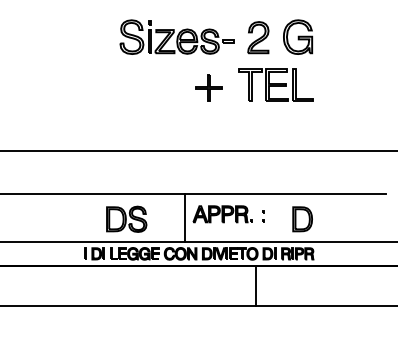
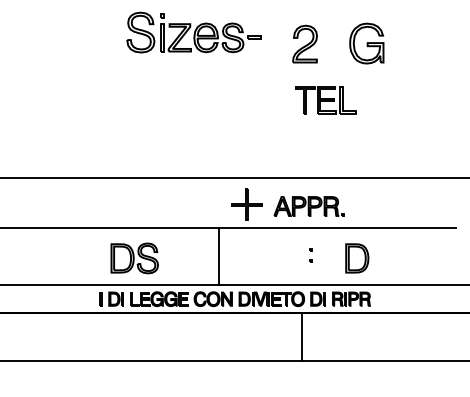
part: (176, 37) -> (193, 32), moved
part: (297, 37) -> (366, 43), moved
part: (275, 84) -> (325, 99), size x0.7
part: (208, 87) -> (246, 204), moved
part: (222, 214) -> (308, 206), moved
part: (126, 219) -> (134, 258), moved

